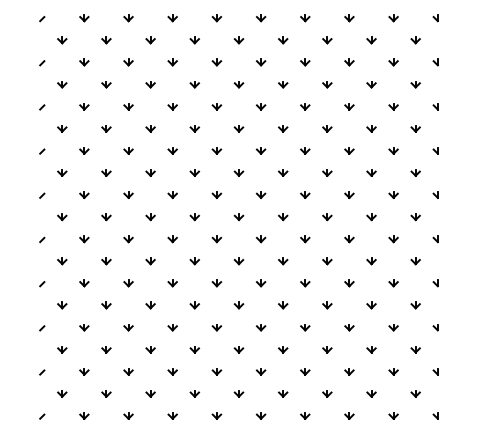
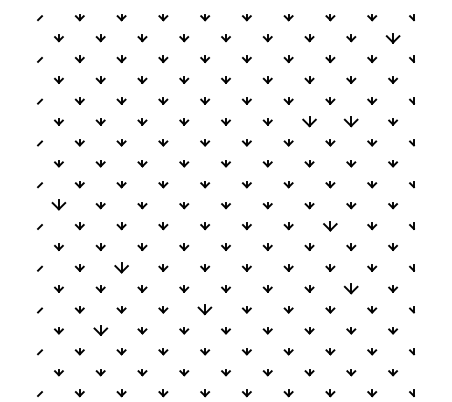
part: (415, 40) -> (392, 38), size x1.6
part: (327, 128) -> (309, 121), size x1.6
part: (371, 128) -> (351, 121), size x1.6
part: (61, 217) -> (58, 205), size x1.6
part: (349, 239) -> (330, 226), size x1.6
part: (128, 282) -> (121, 267), size x1.6
part: (371, 305) -> (351, 288), size x1.6
part: (217, 327) -> (205, 309), size x1.6
part: (106, 349) -> (100, 330), size x1.6

